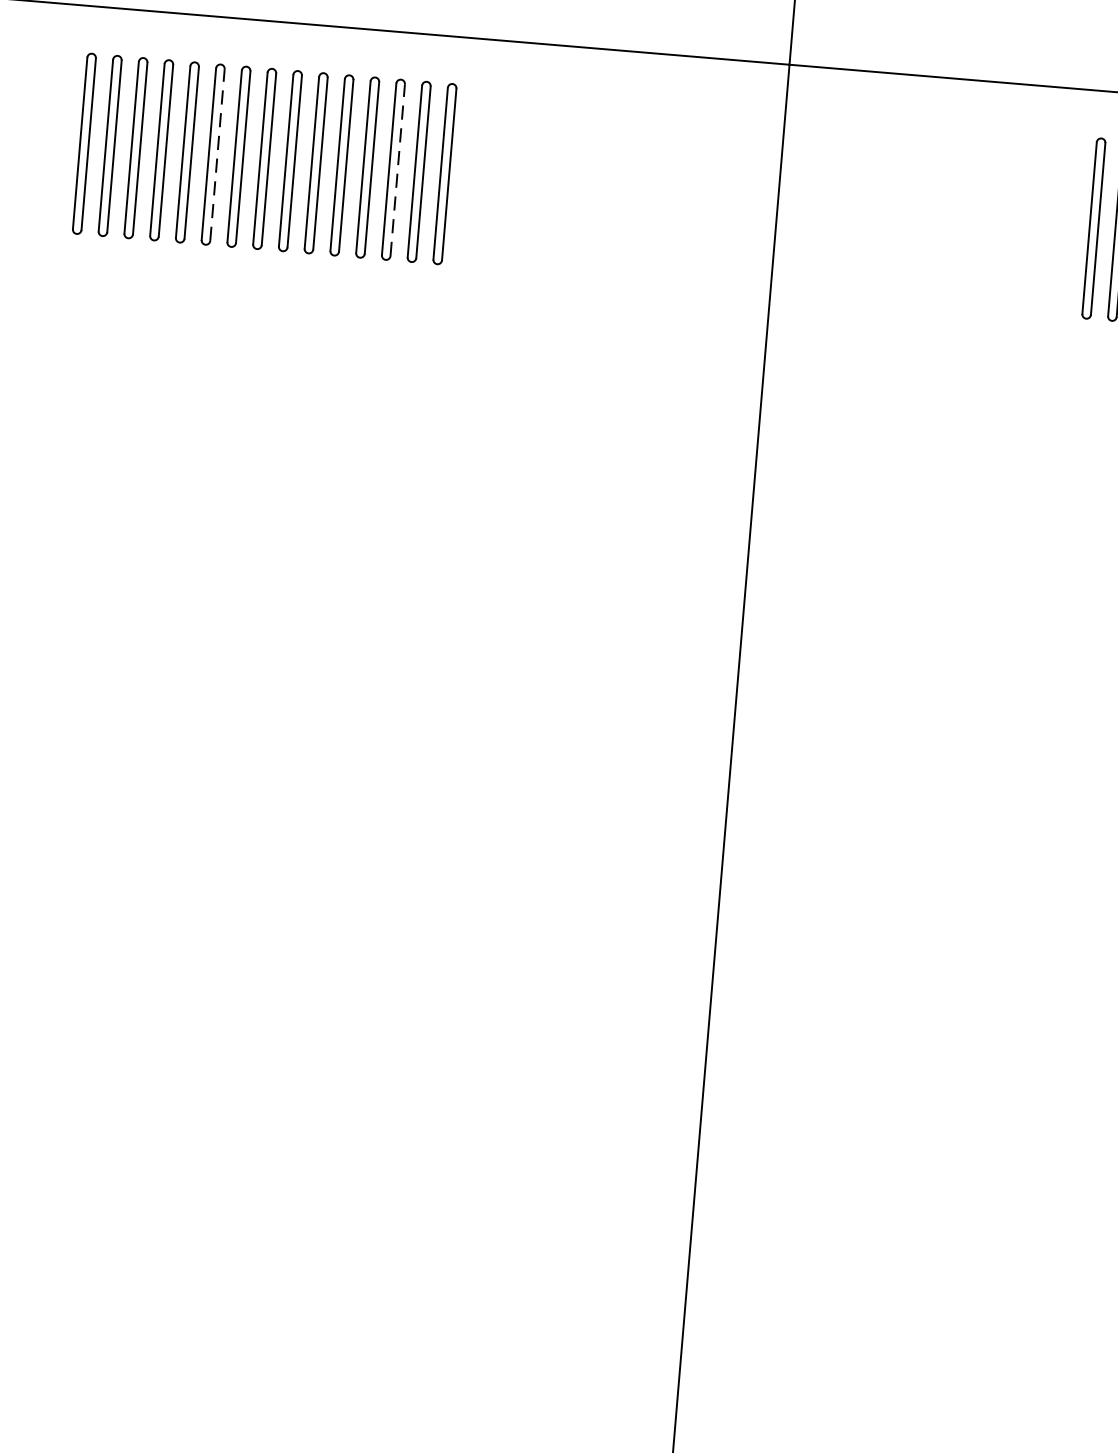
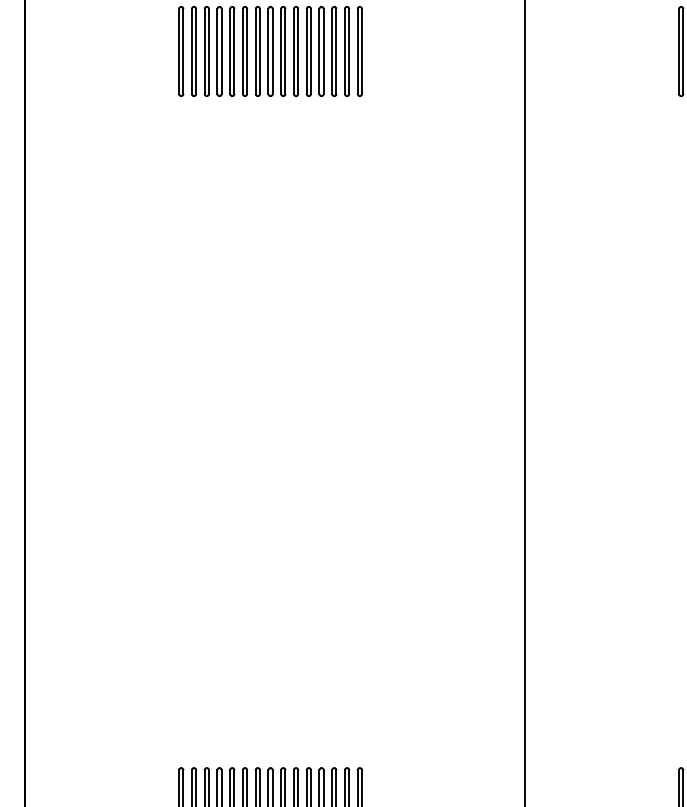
line: (218, 155) -> (247, 51), dashed -> solid
line: (397, 170) -> (336, 51), dashed -> solid

